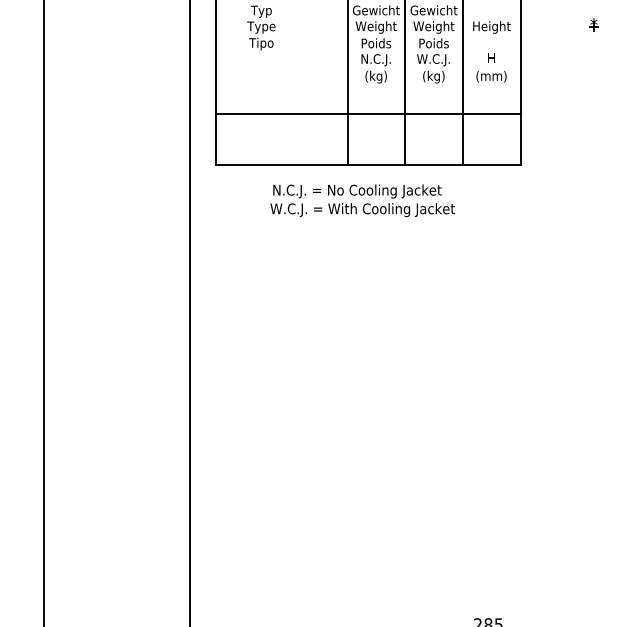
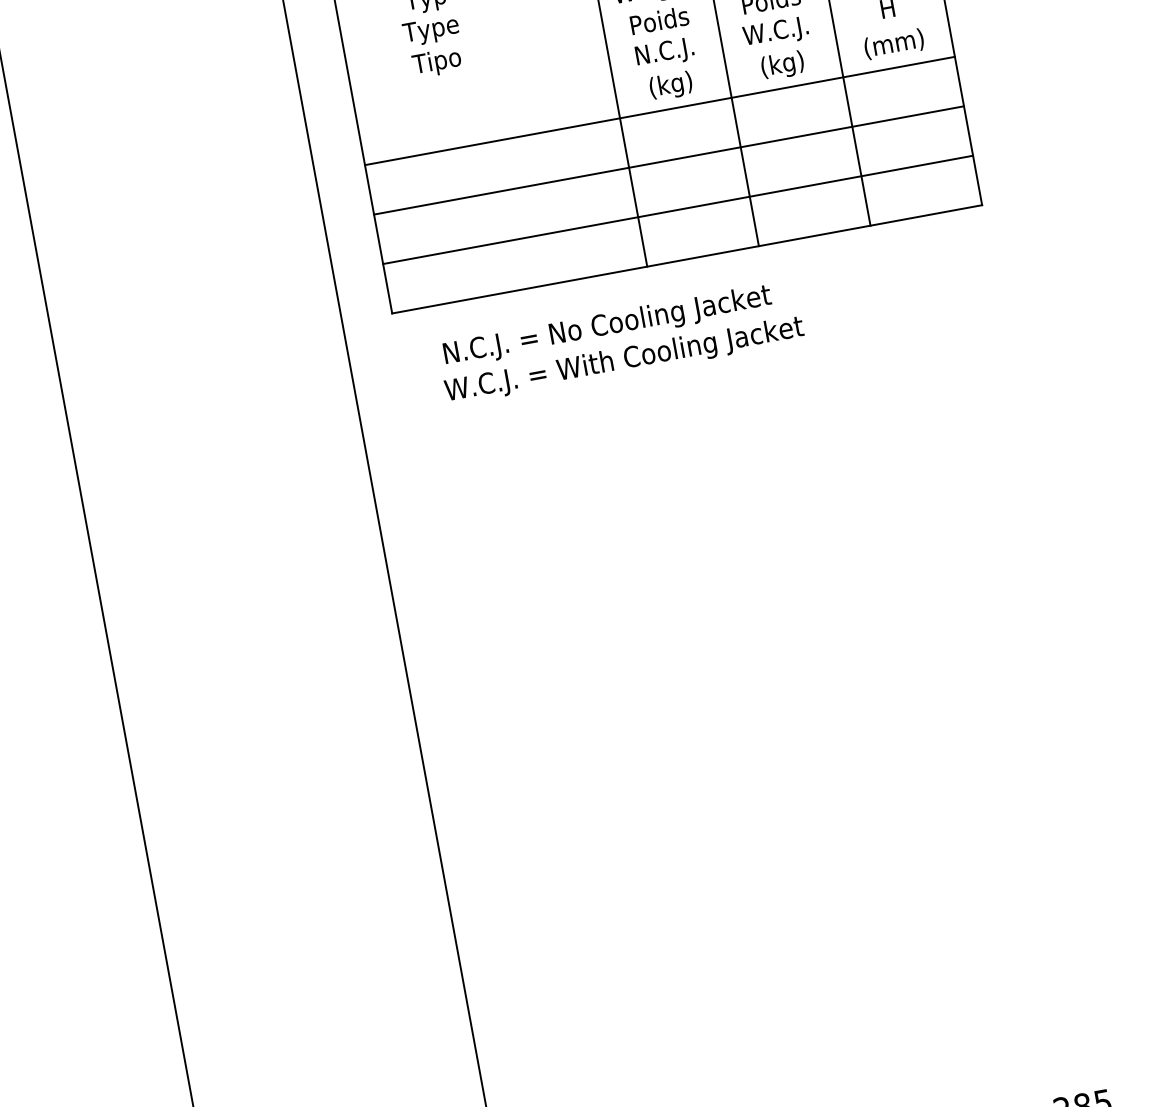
line: (367, 88) -> (658, 111), added
line: (367, 139) -> (676, 209), added
text: (362, 200) -> (620, 342), moved

